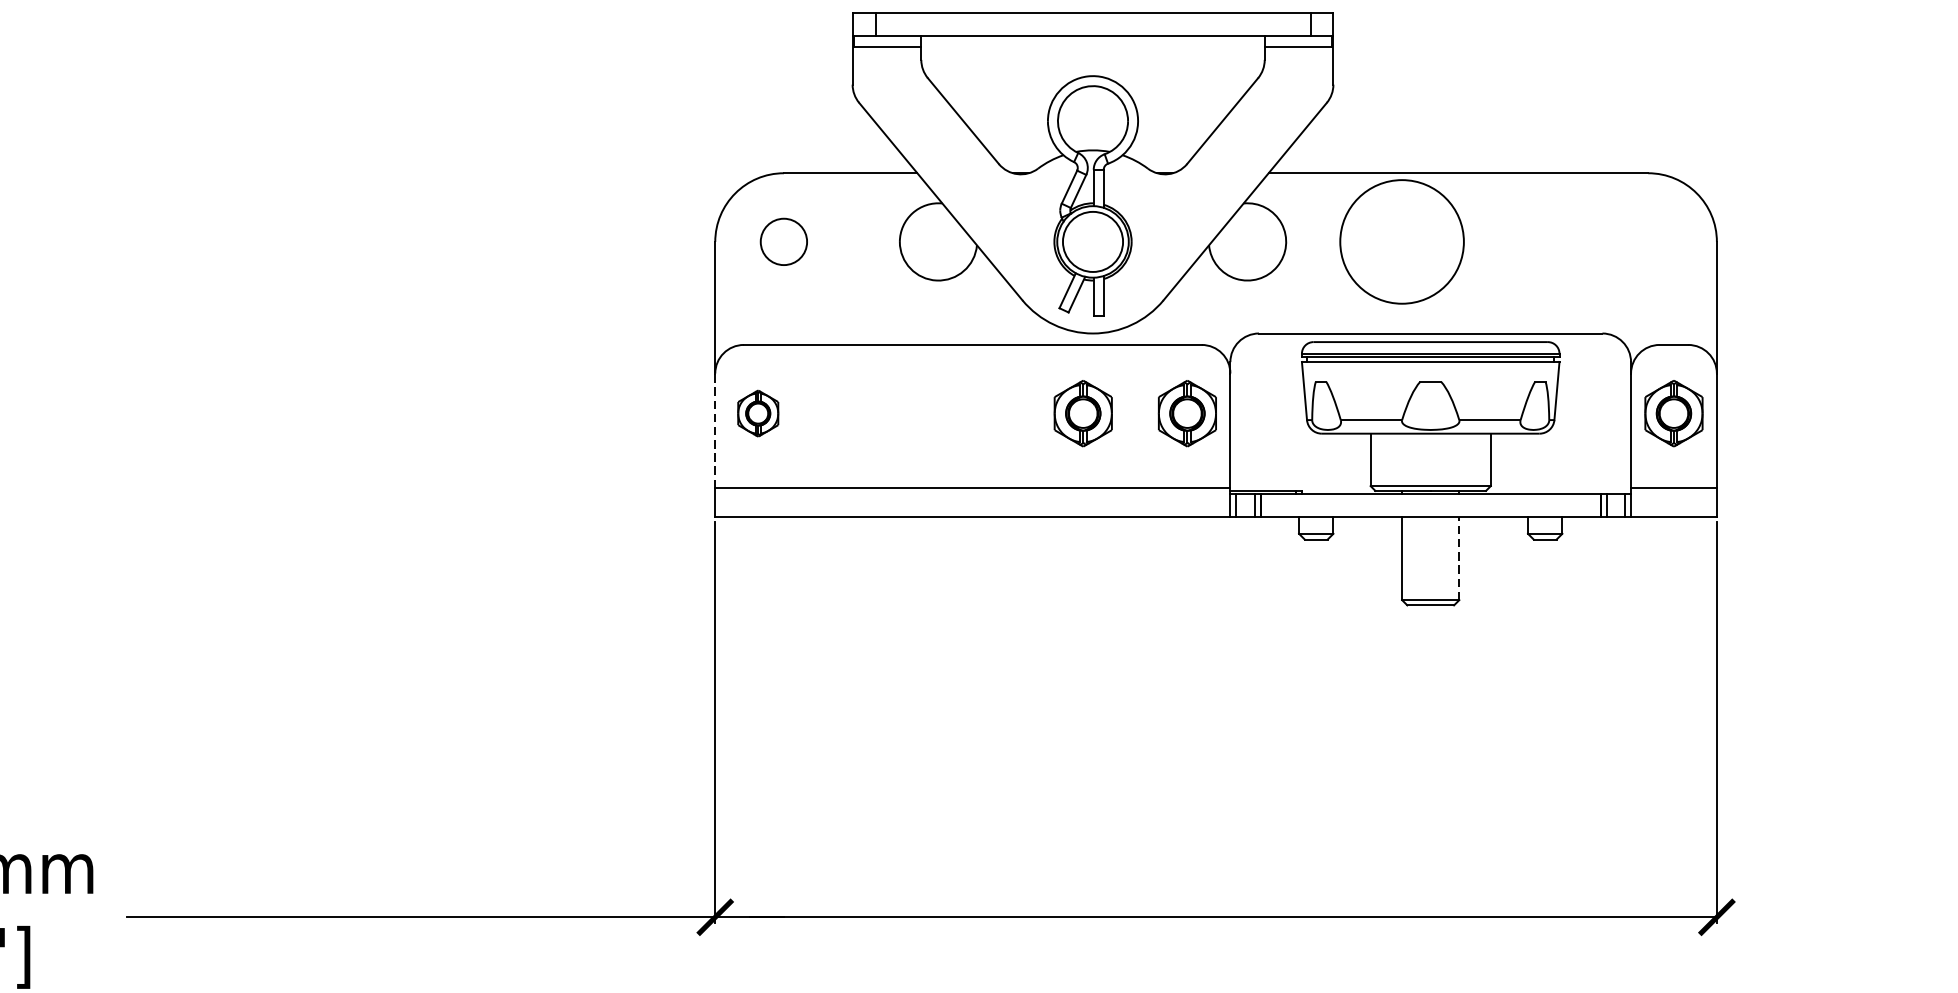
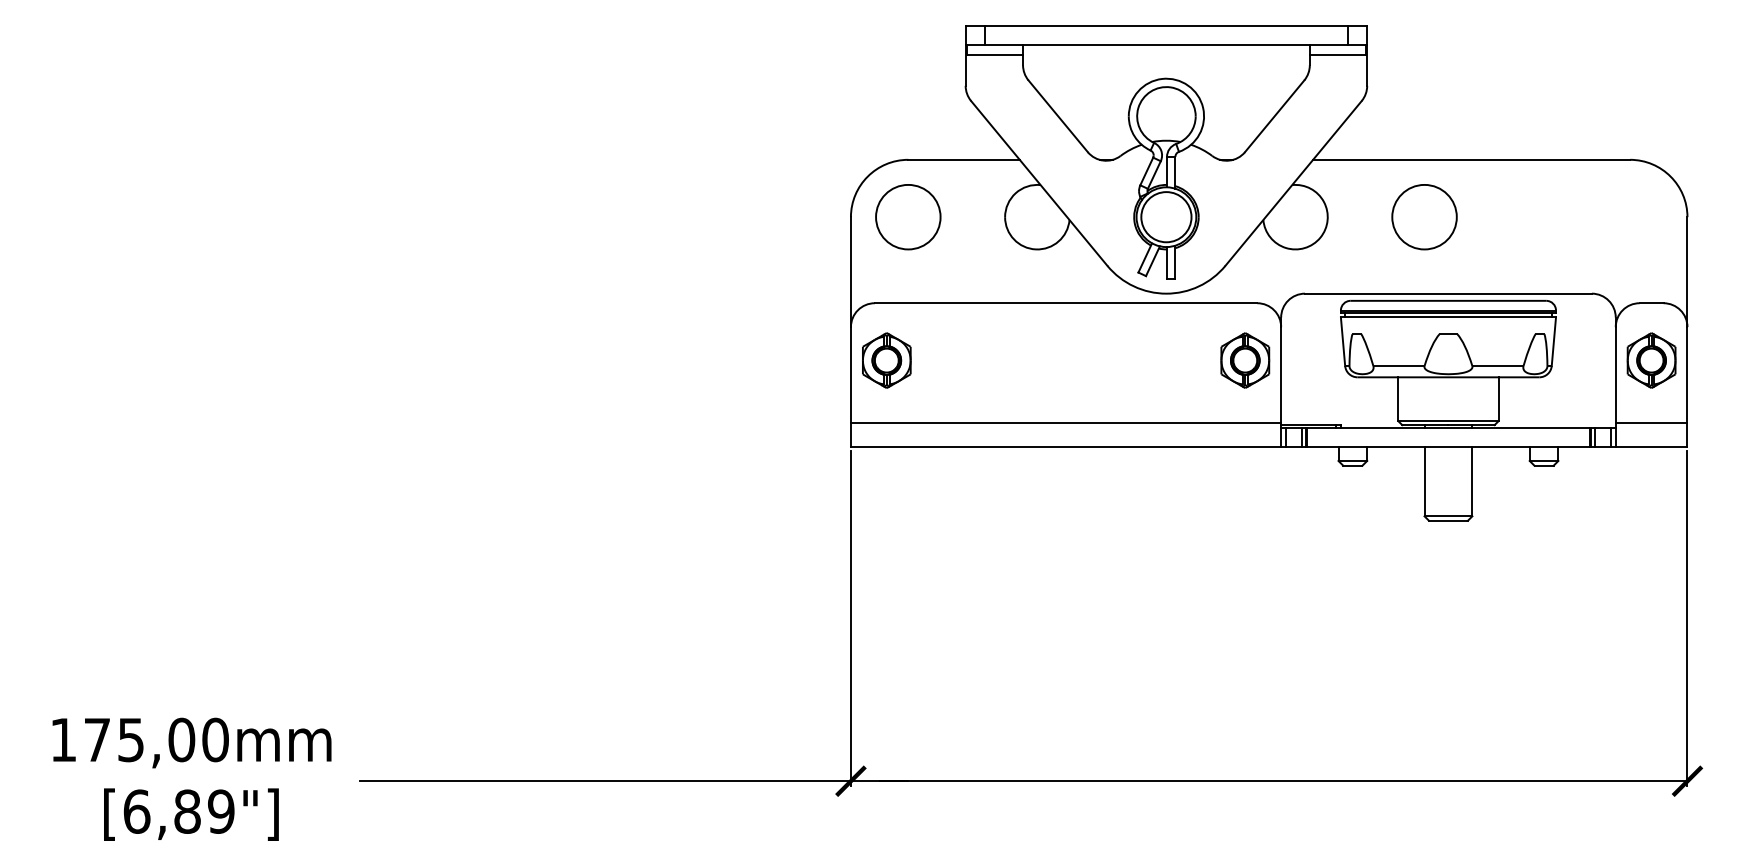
circle: (784, 241) -> (908, 216), size x1.67
circle: (1402, 241) -> (1424, 216), size x0.62
part: (757, 413) -> (886, 360), size x1.43
part: (1083, 413) -> (1158, 360), removed
line: (714, 430) -> (850, 374), dashed -> solid
line: (1459, 558) -> (1472, 481), dashed -> solid

